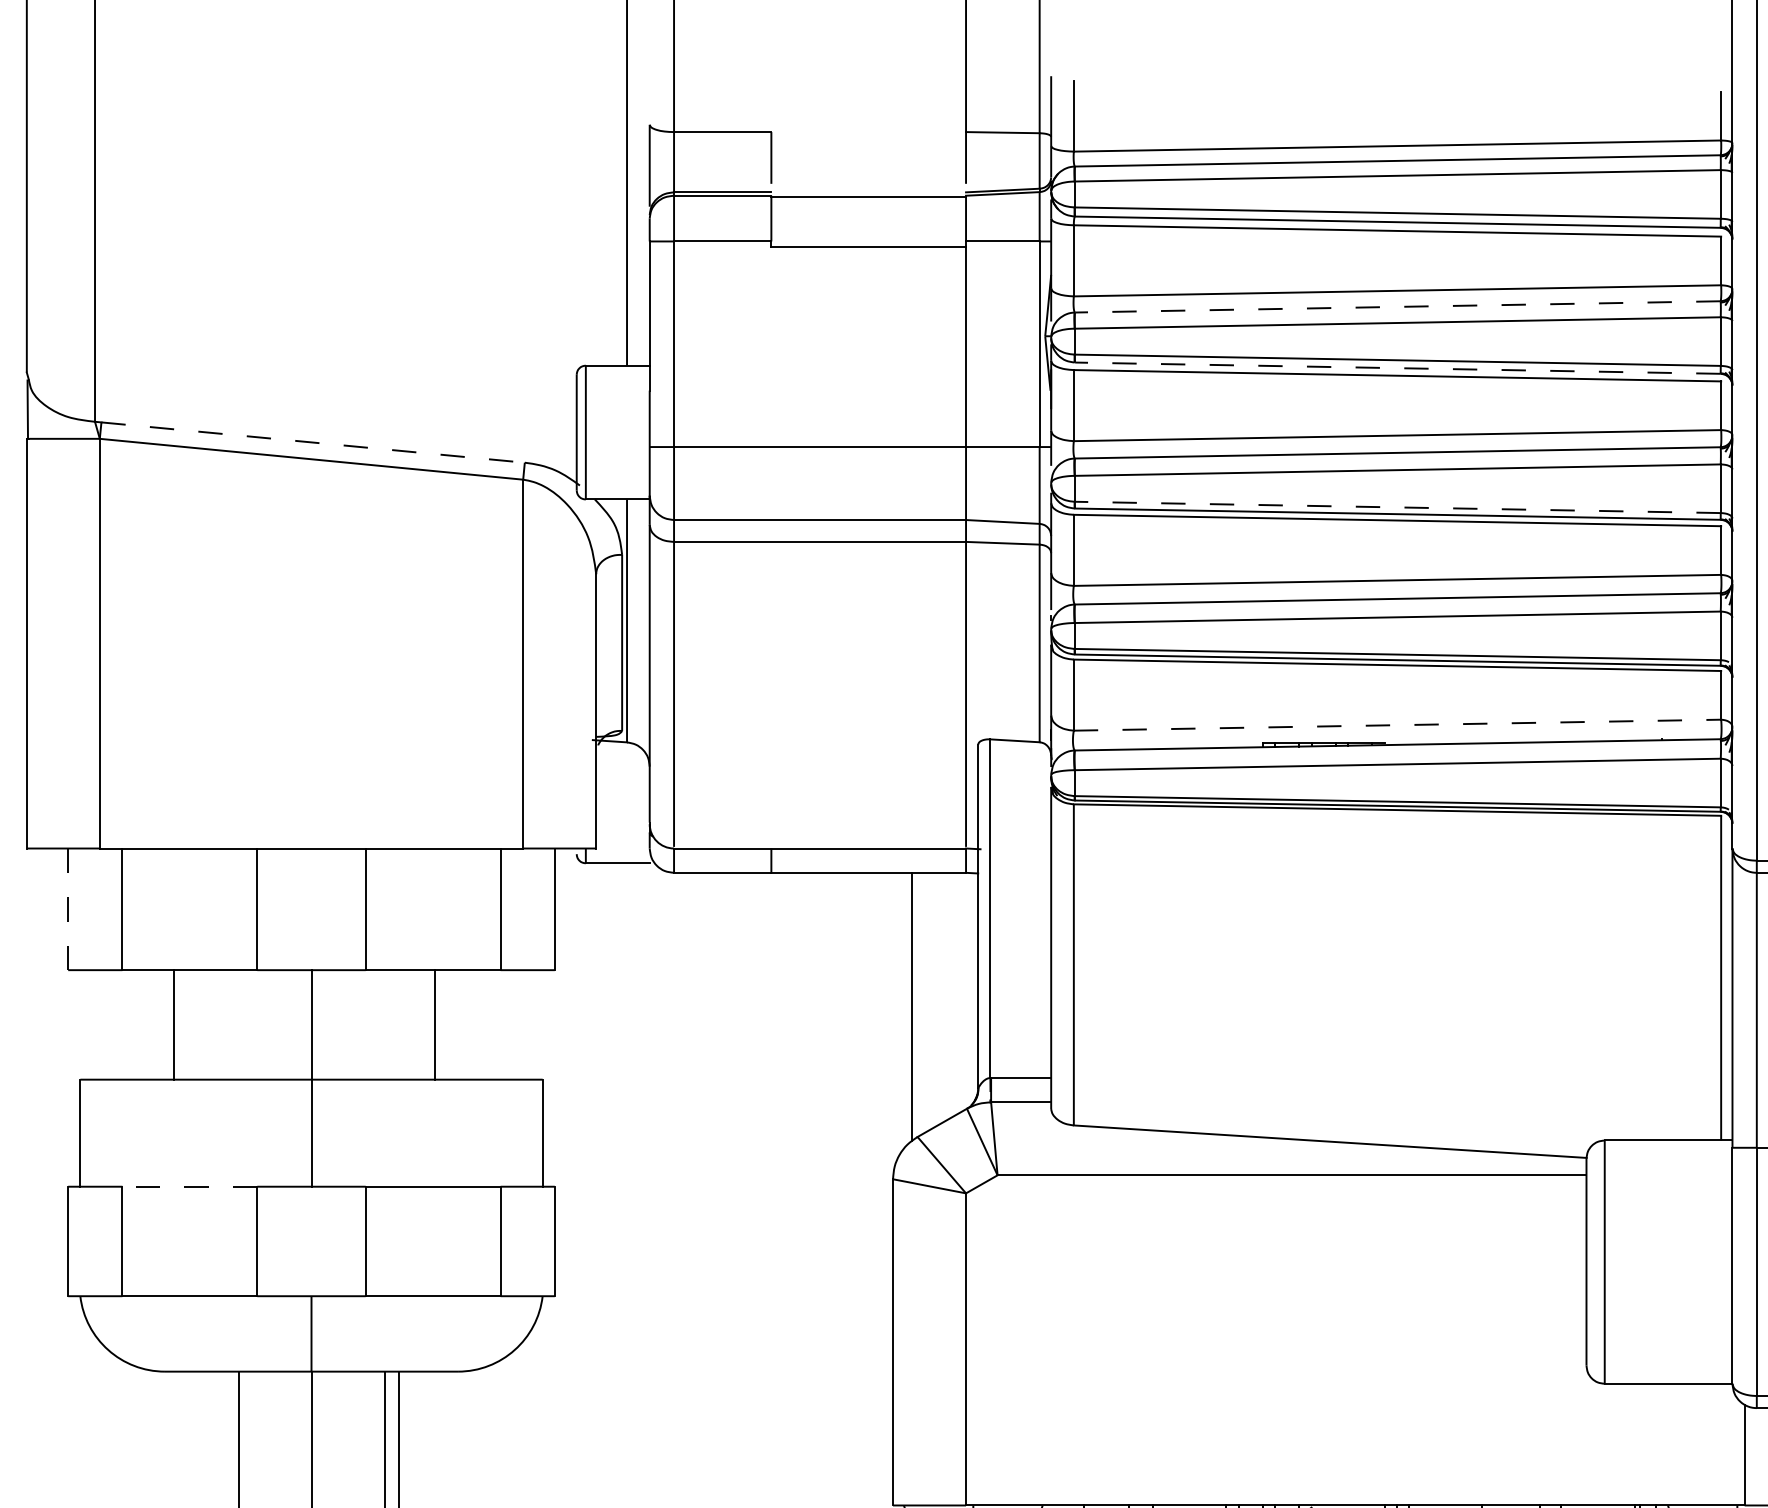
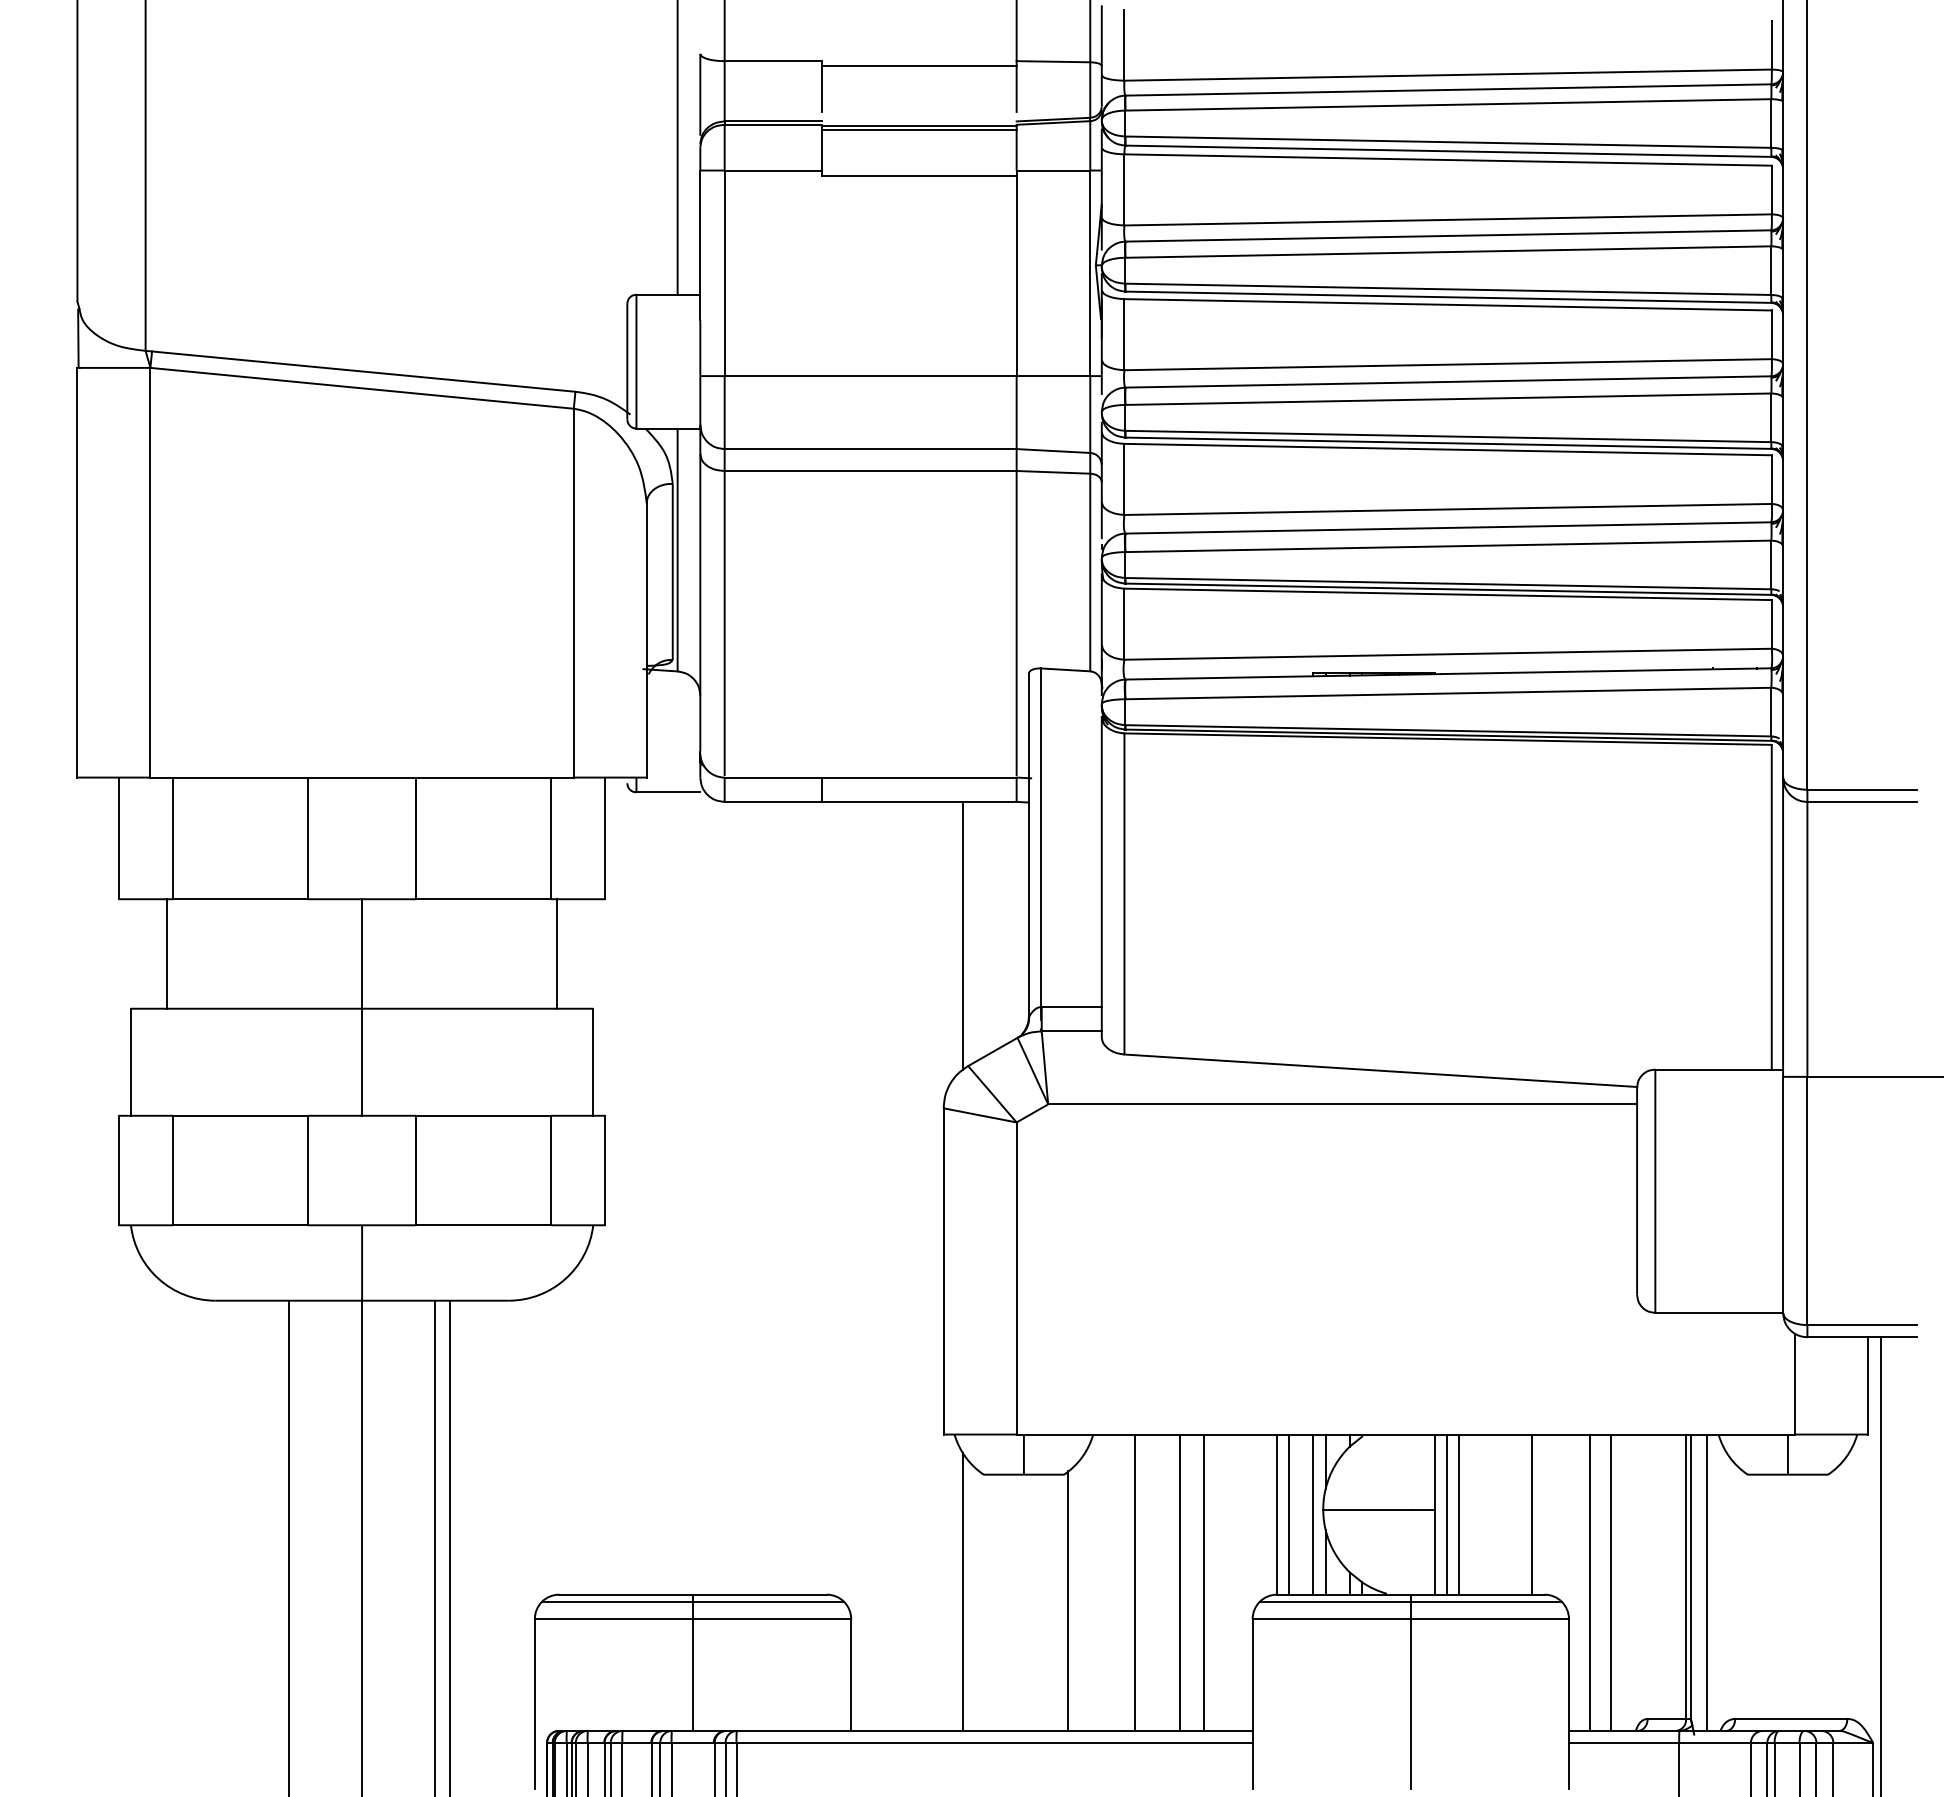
line: (867, 136) -> (918, 65), added
line: (867, 201) -> (918, 130), added
line: (1397, 306) -> (1448, 235), dashed -> solid
line: (1397, 368) -> (1448, 297), dashed -> solid
line: (312, 442) -> (363, 371), dashed -> solid
line: (1396, 507) -> (1447, 436), dashed -> solid
line: (1397, 725) -> (1448, 654), dashed -> solid
line: (67, 909) -> (118, 838), dashed -> solid
line: (173, 1024) -> (167, 953), moved
line: (434, 1024) -> (556, 953), moved
line: (188, 1186) -> (239, 1115), dashed -> solid

